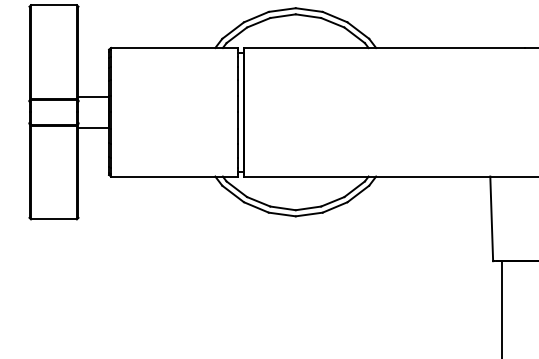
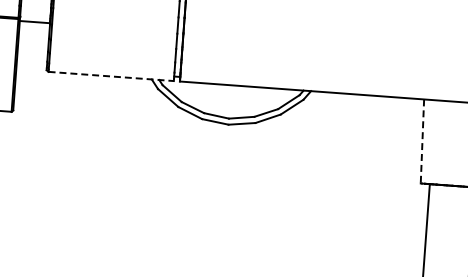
line: (174, 176) -> (111, 76), solid -> dashed
line: (491, 219) -> (422, 142), solid -> dashed

